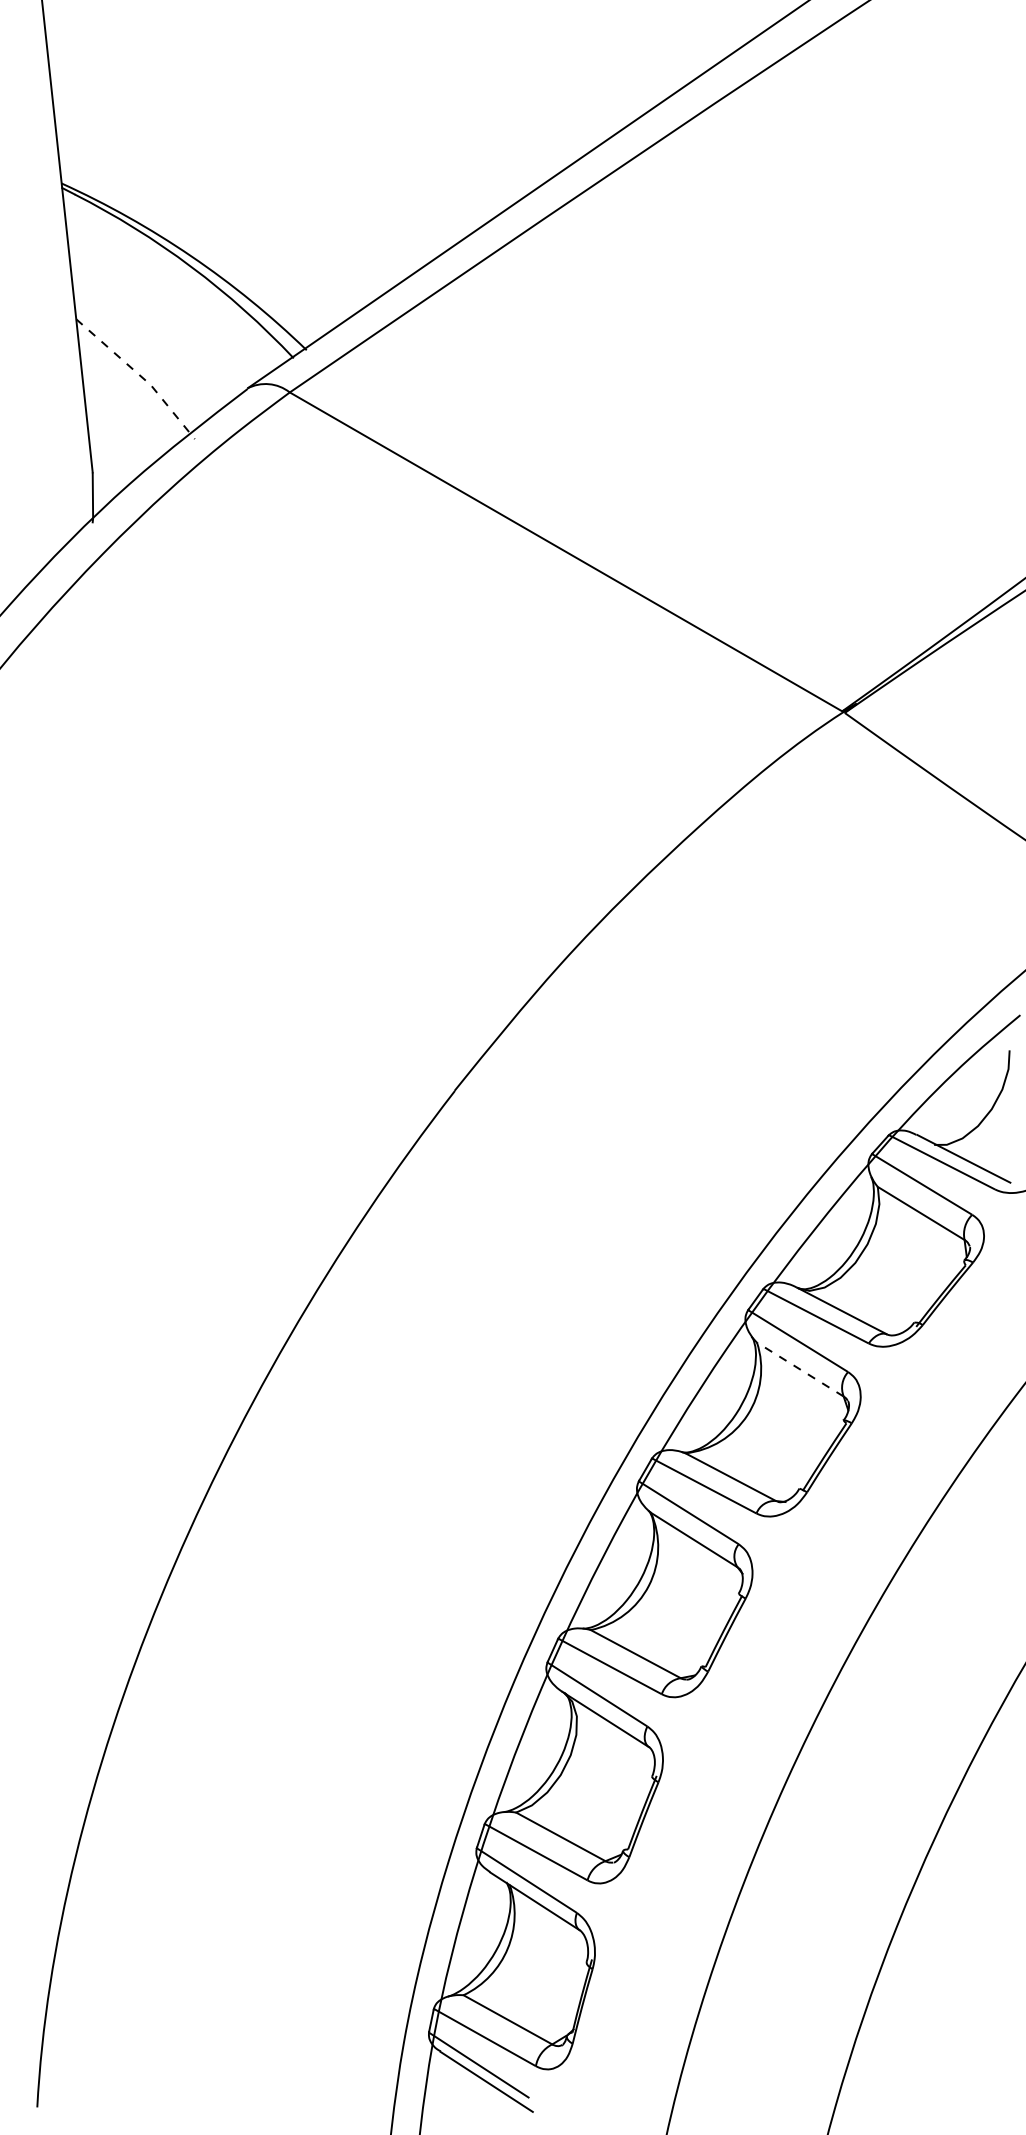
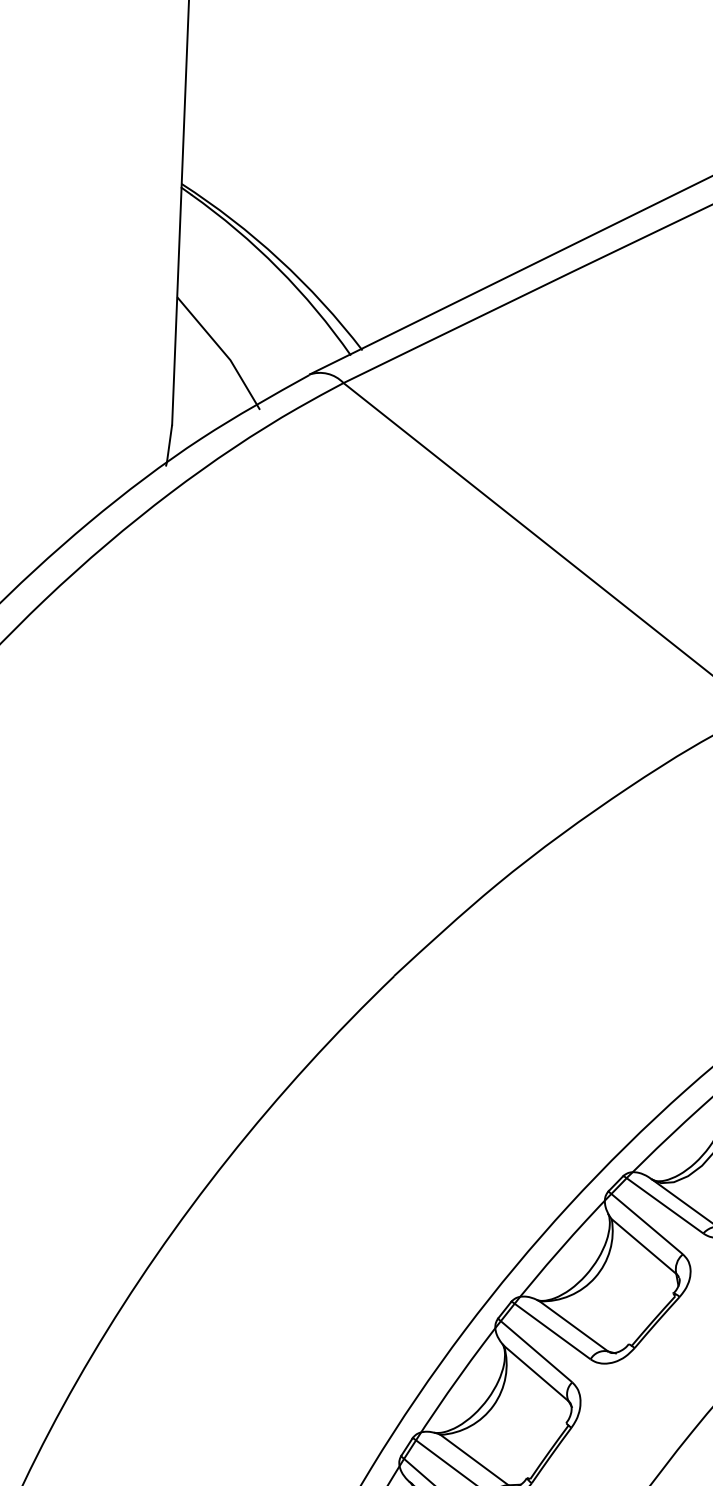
line: (140, 375) -> (223, 351), dashed -> solid
line: (800, 1369) -> (644, 1246), dashed -> solid

